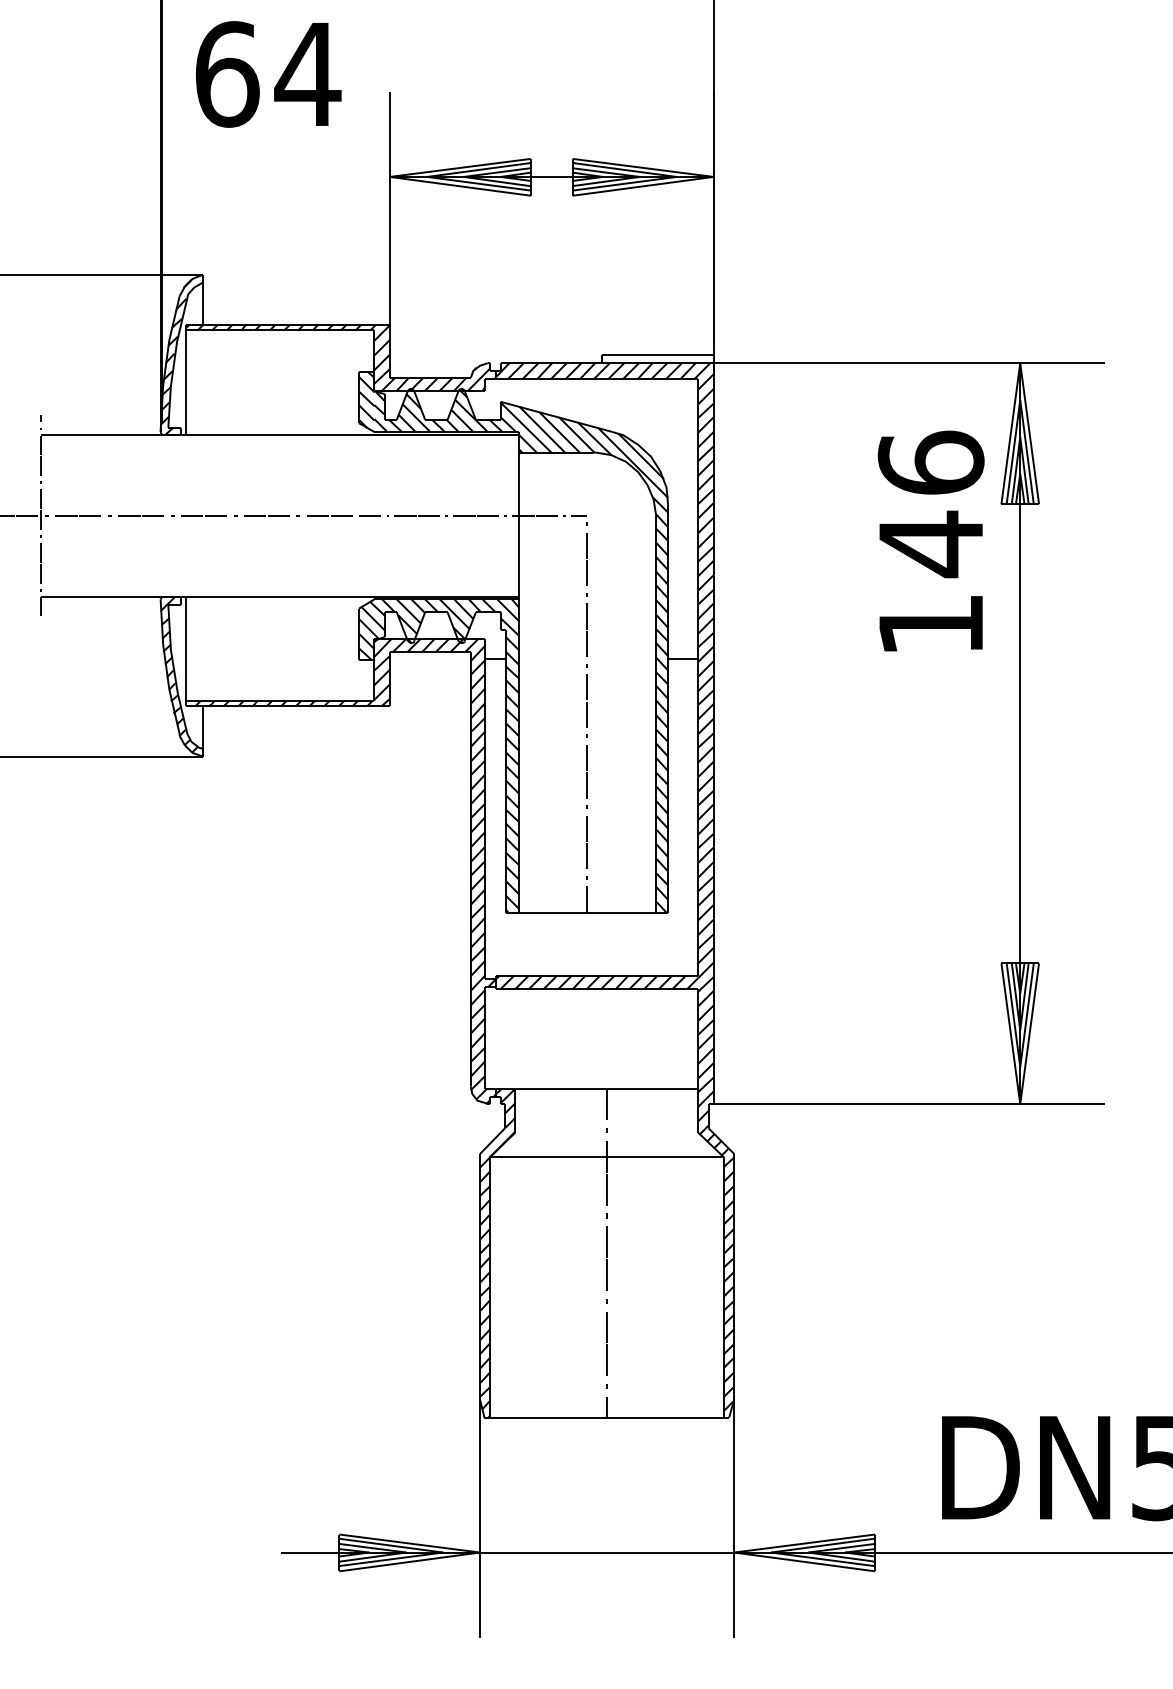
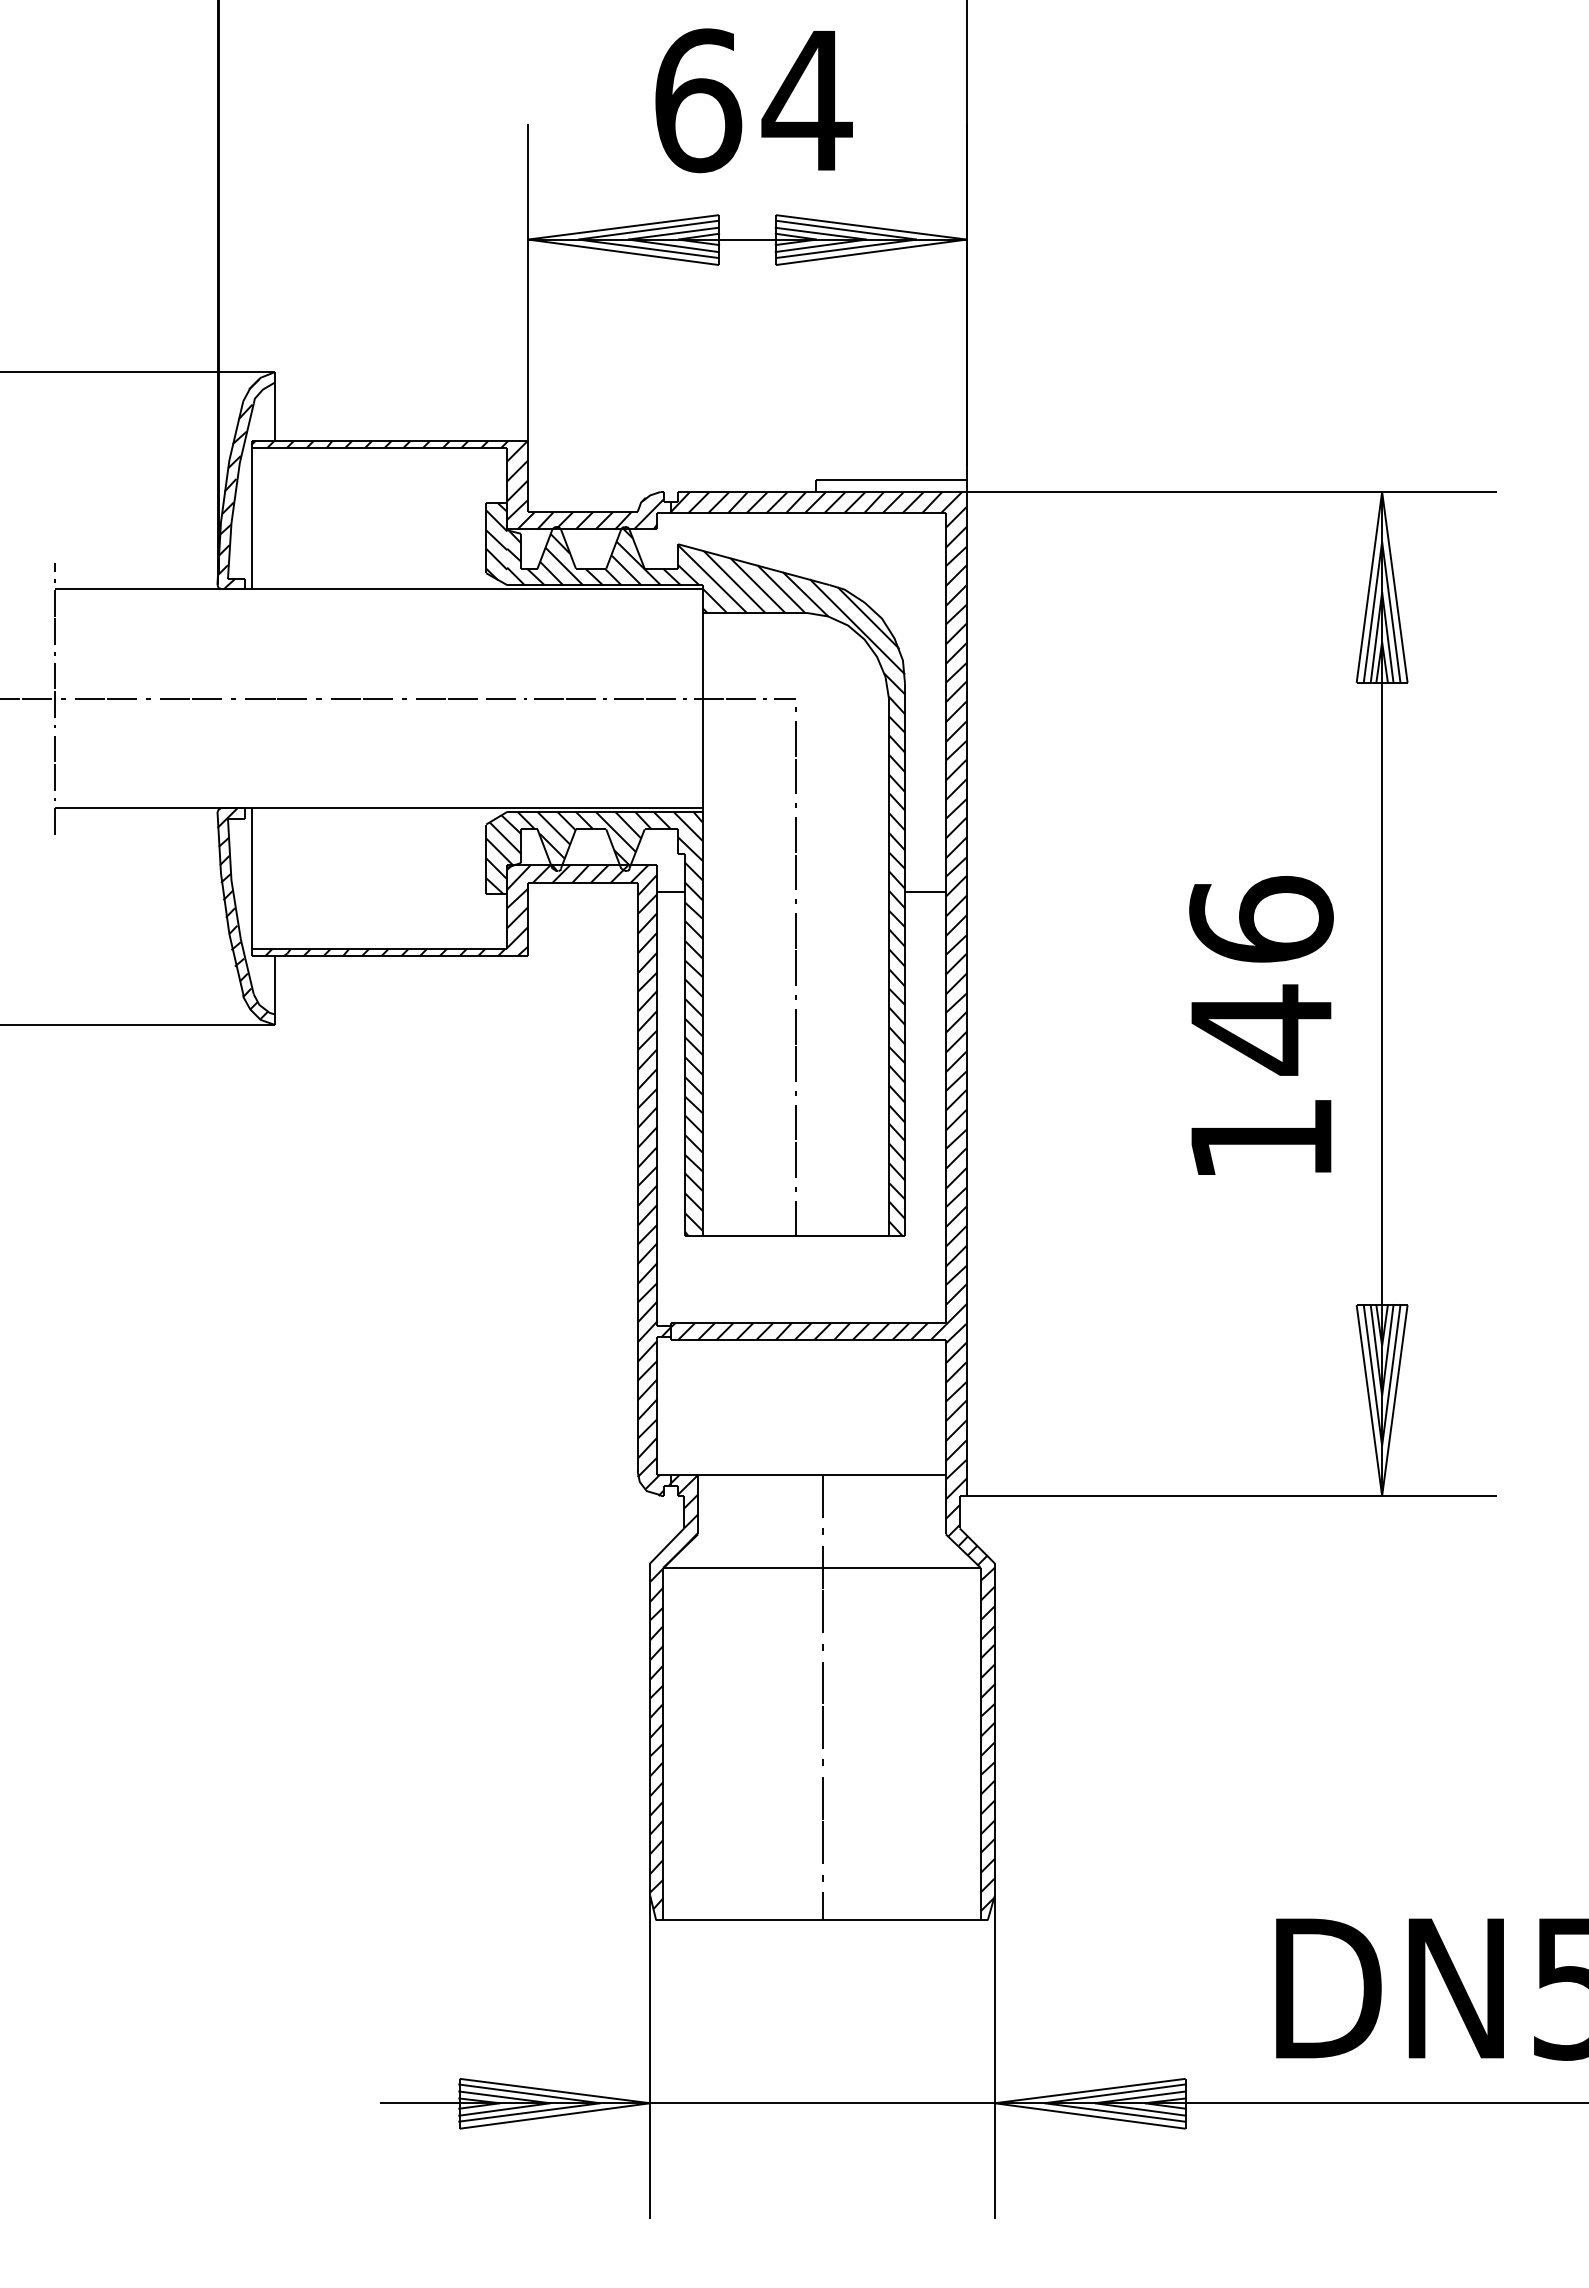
text: (268, 74) -> (753, 100), moved
text: (930, 540) -> (1260, 1024), moved

